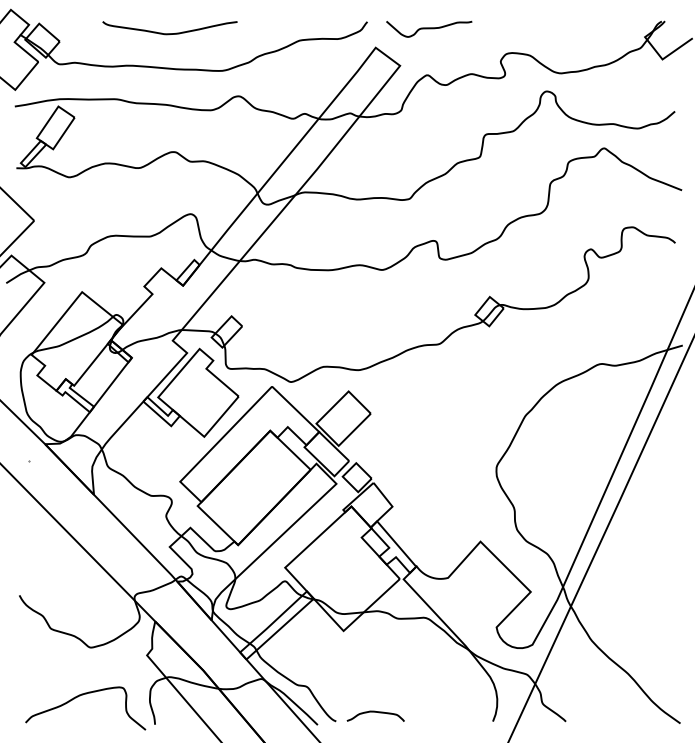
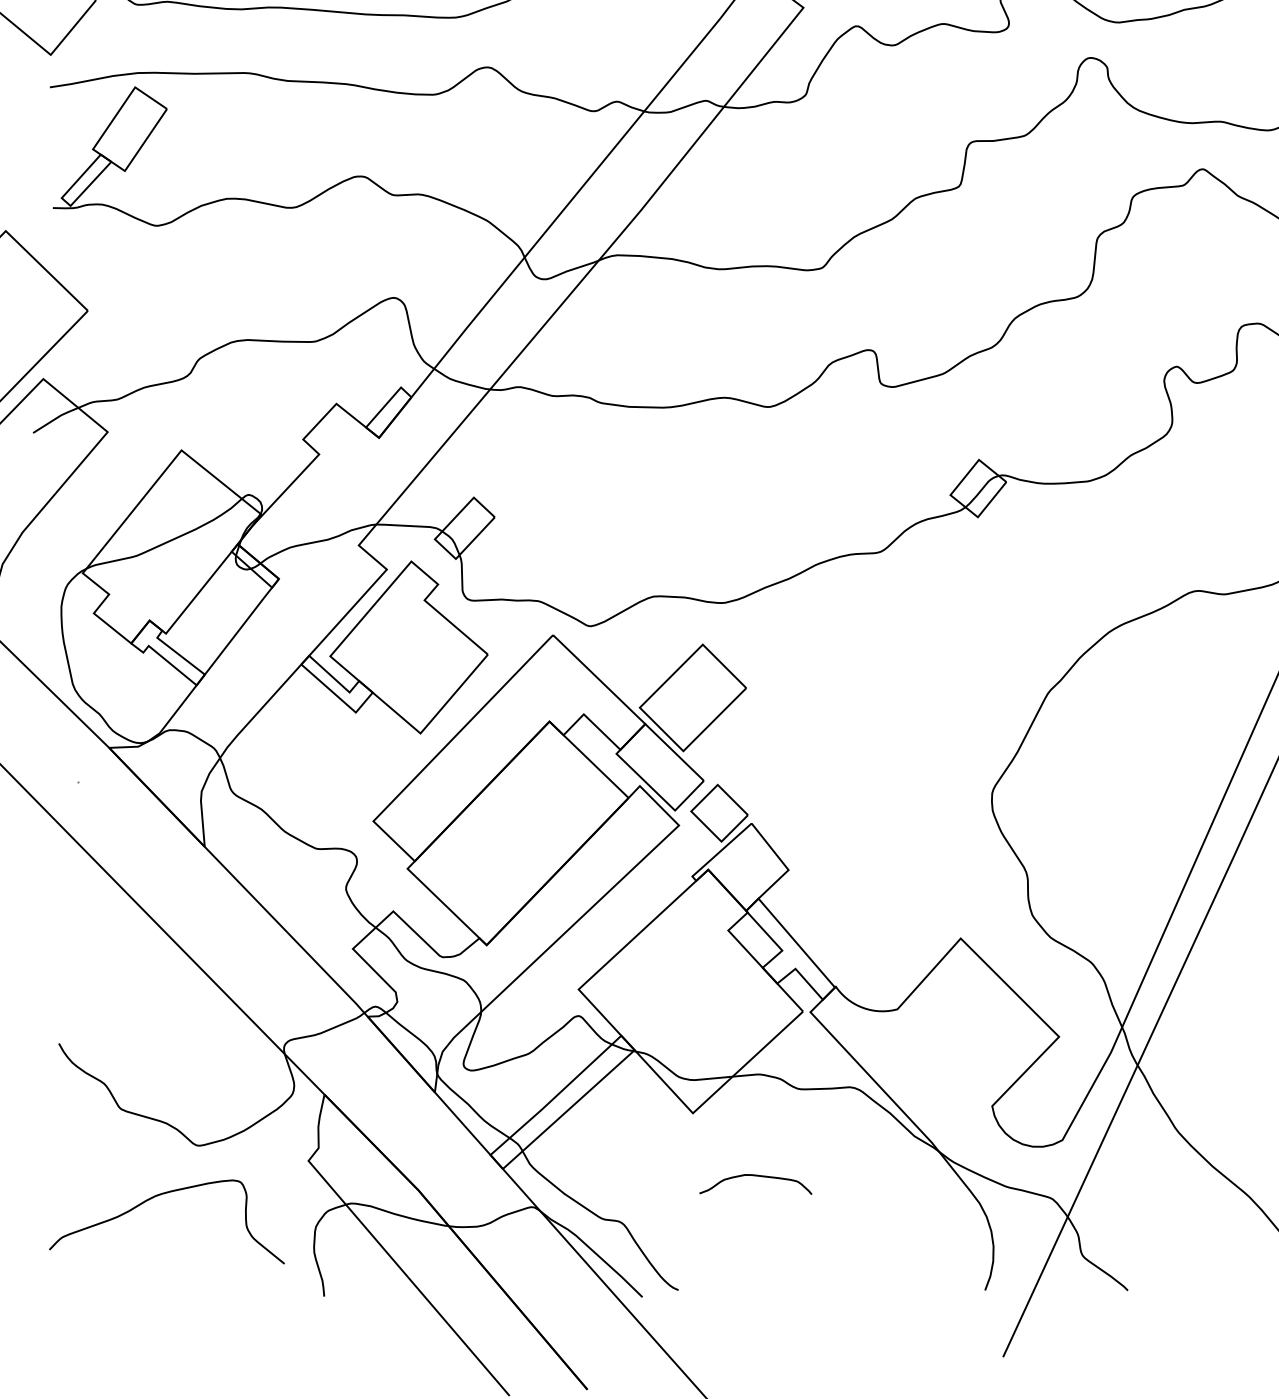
curve: (80, 696) -> (156, 1198), moved
curve: (375, 712) -> (755, 1176), moved

